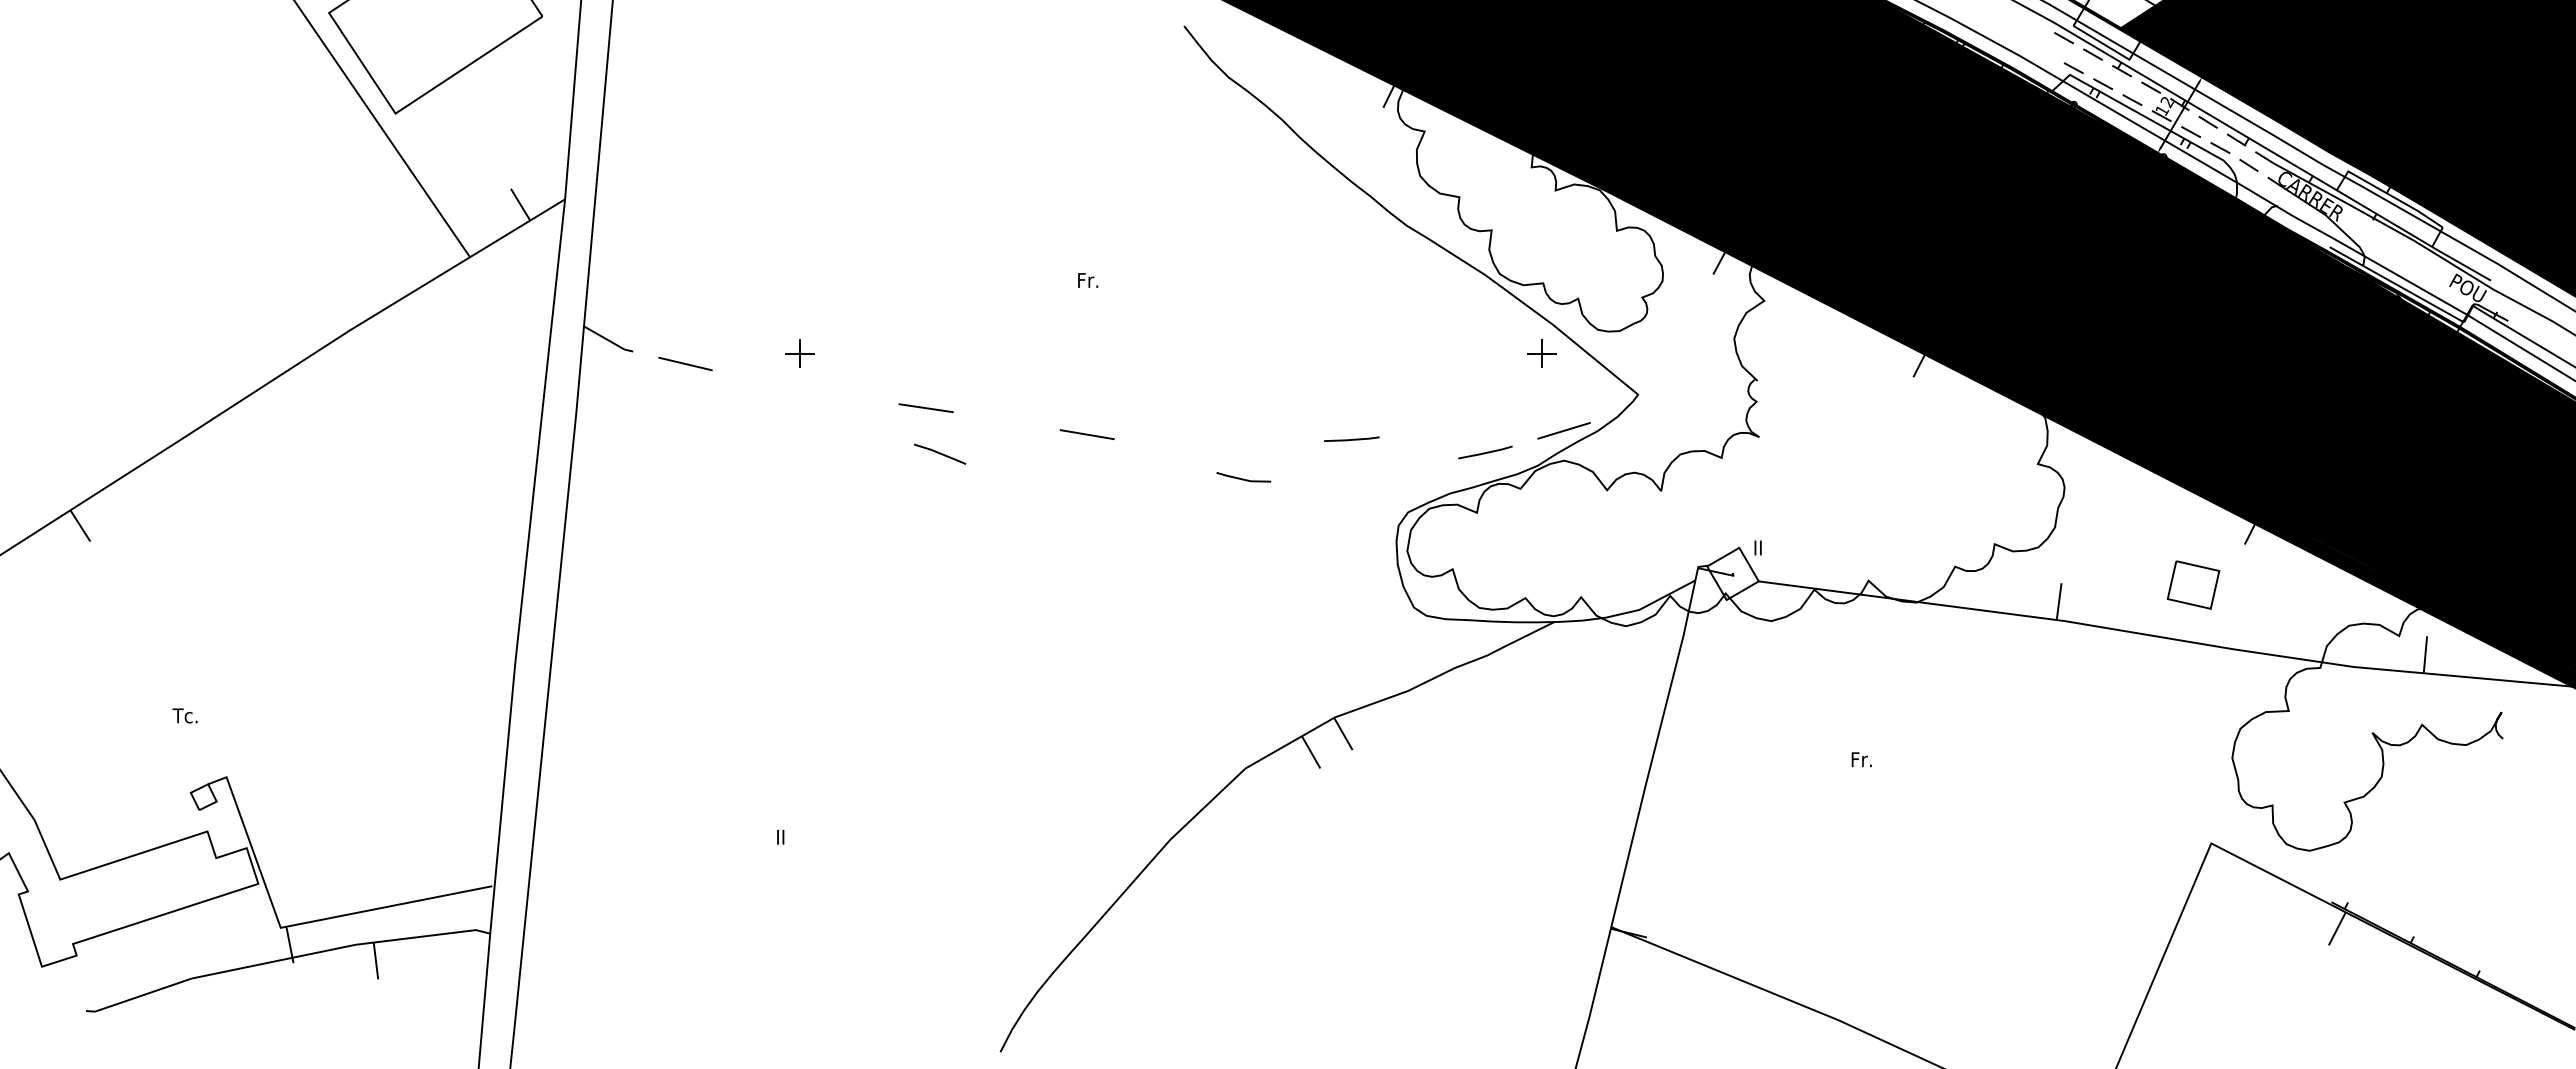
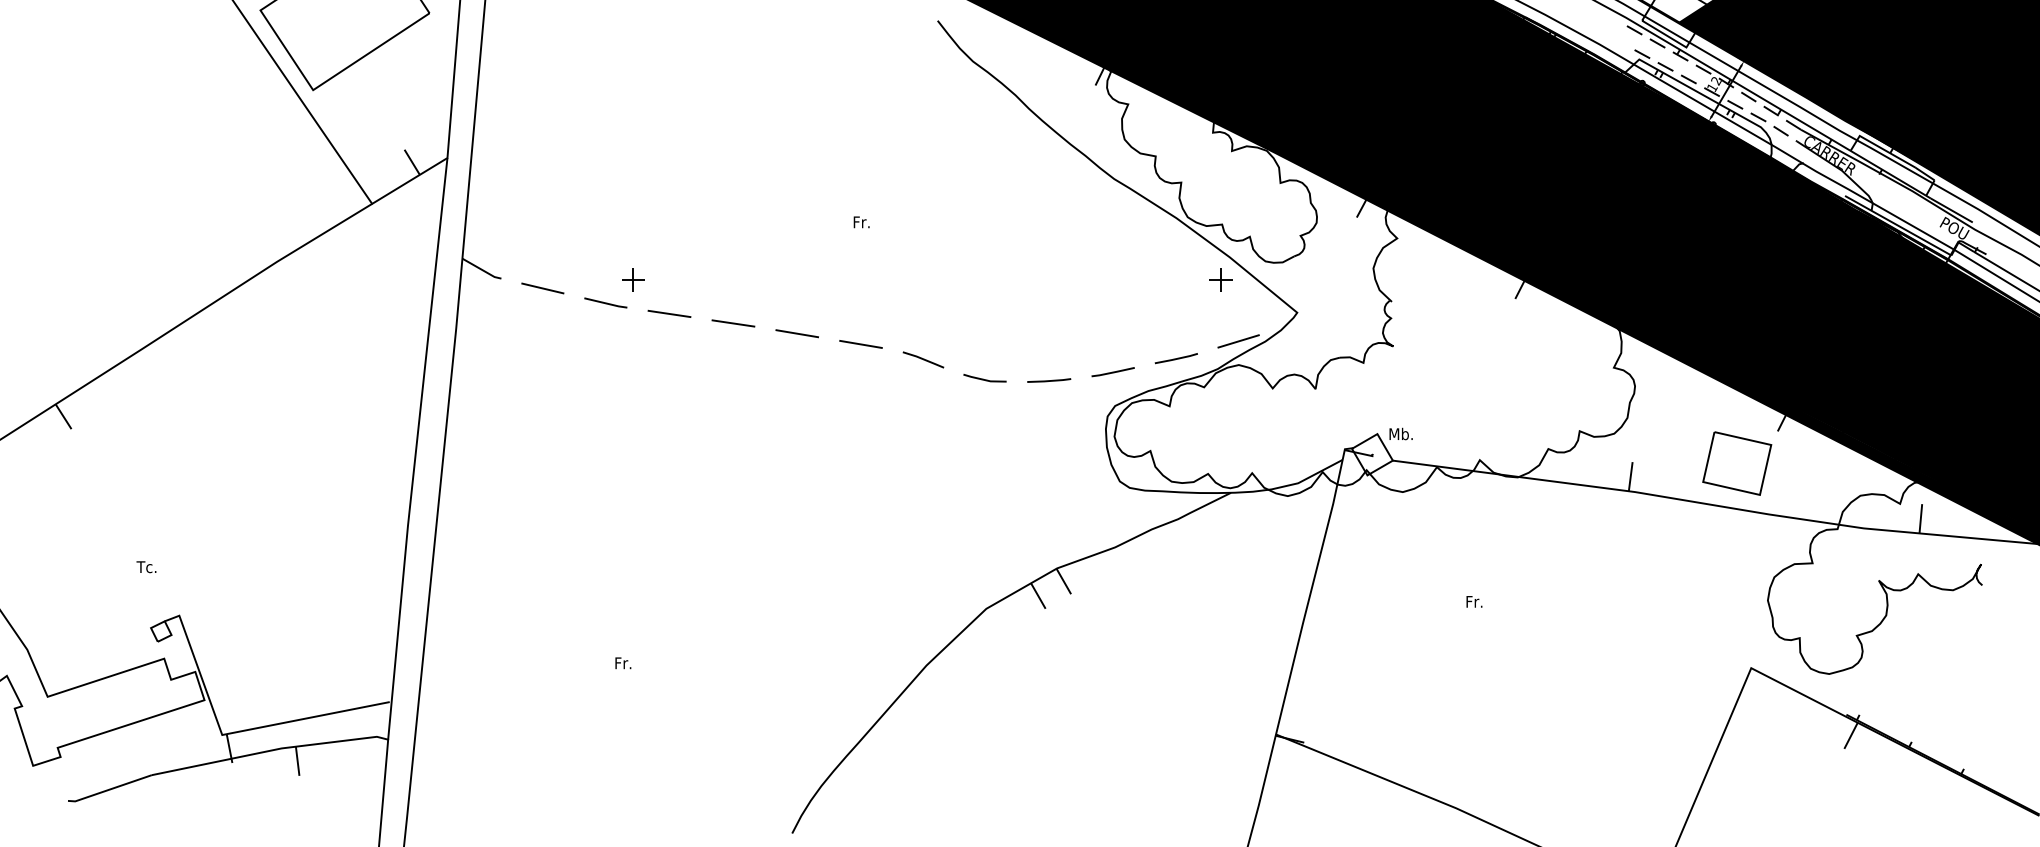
line: (764, 381) -> (605, 302), added
line: (844, 396) -> (668, 314), added
line: (1006, 420) -> (797, 333), added
line: (1351, 439) -> (1048, 380), moved
line: (940, 453) -> (923, 359), moved
line: (1405, 469) -> (1113, 372), added
text: (1769, 547) -> (1401, 433), II -> Mb.
part: (2193, 584) -> (1737, 463), size x1.67
text: (788, 836) -> (624, 662), II -> Fr.

